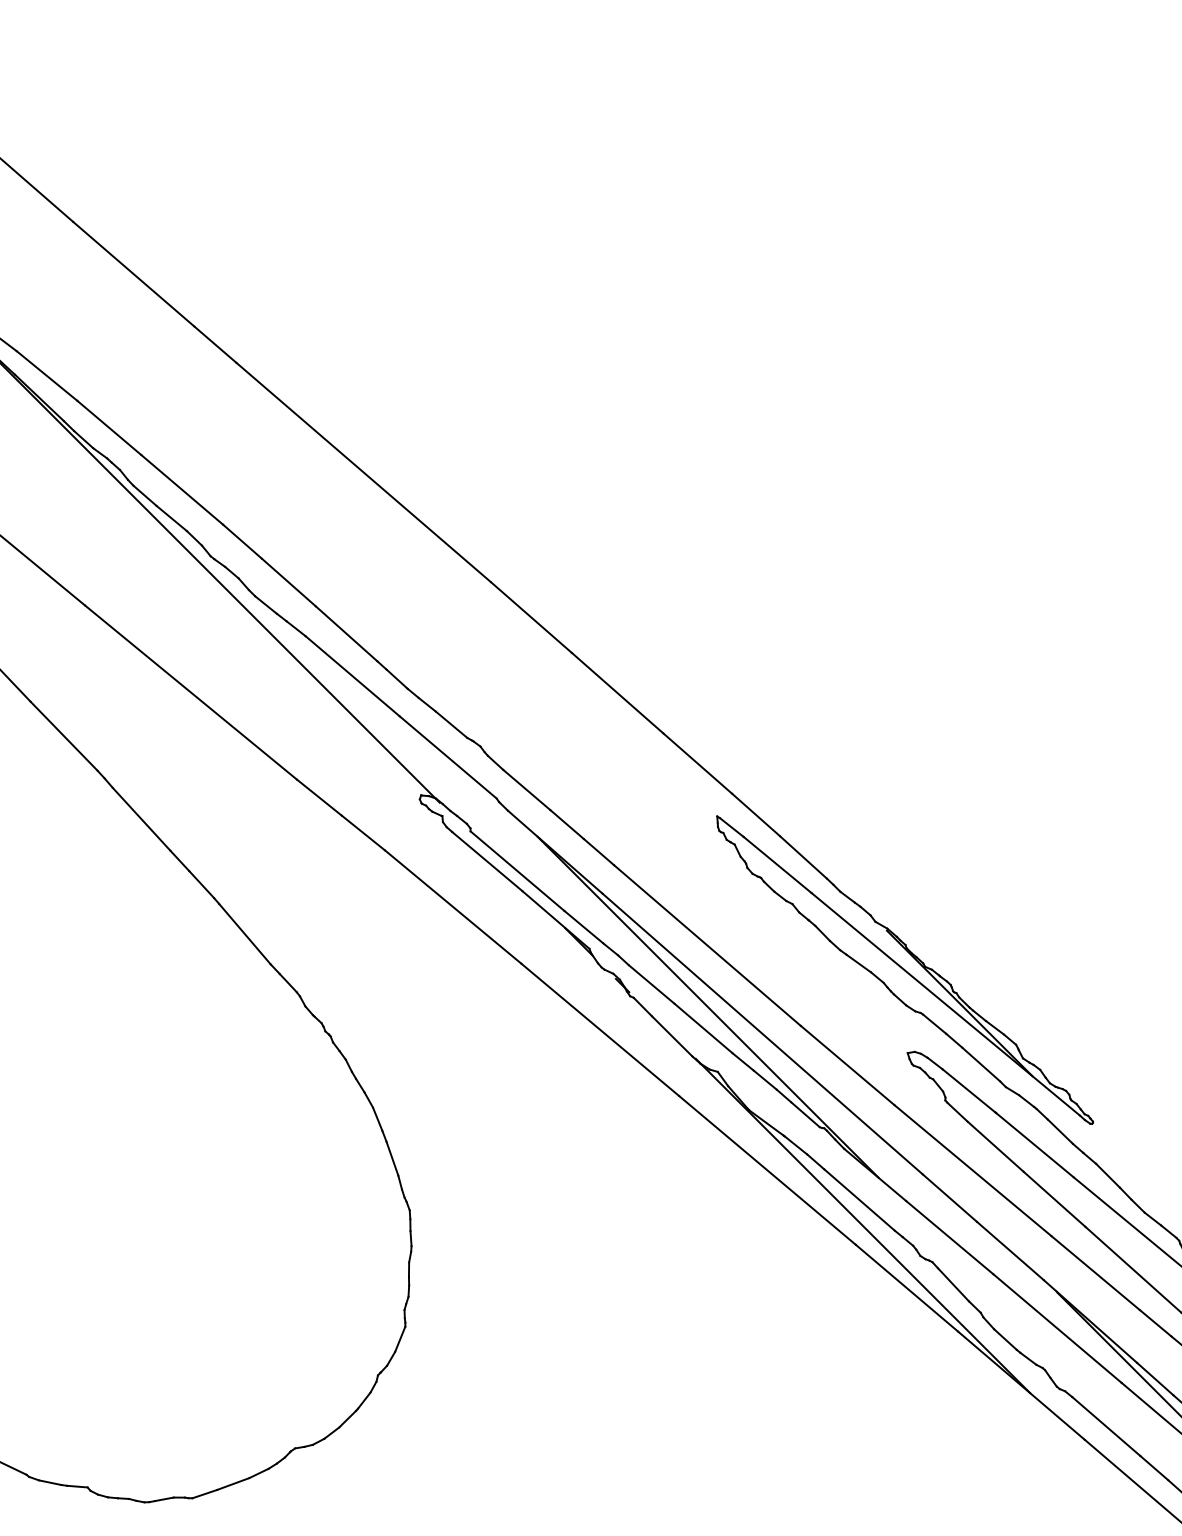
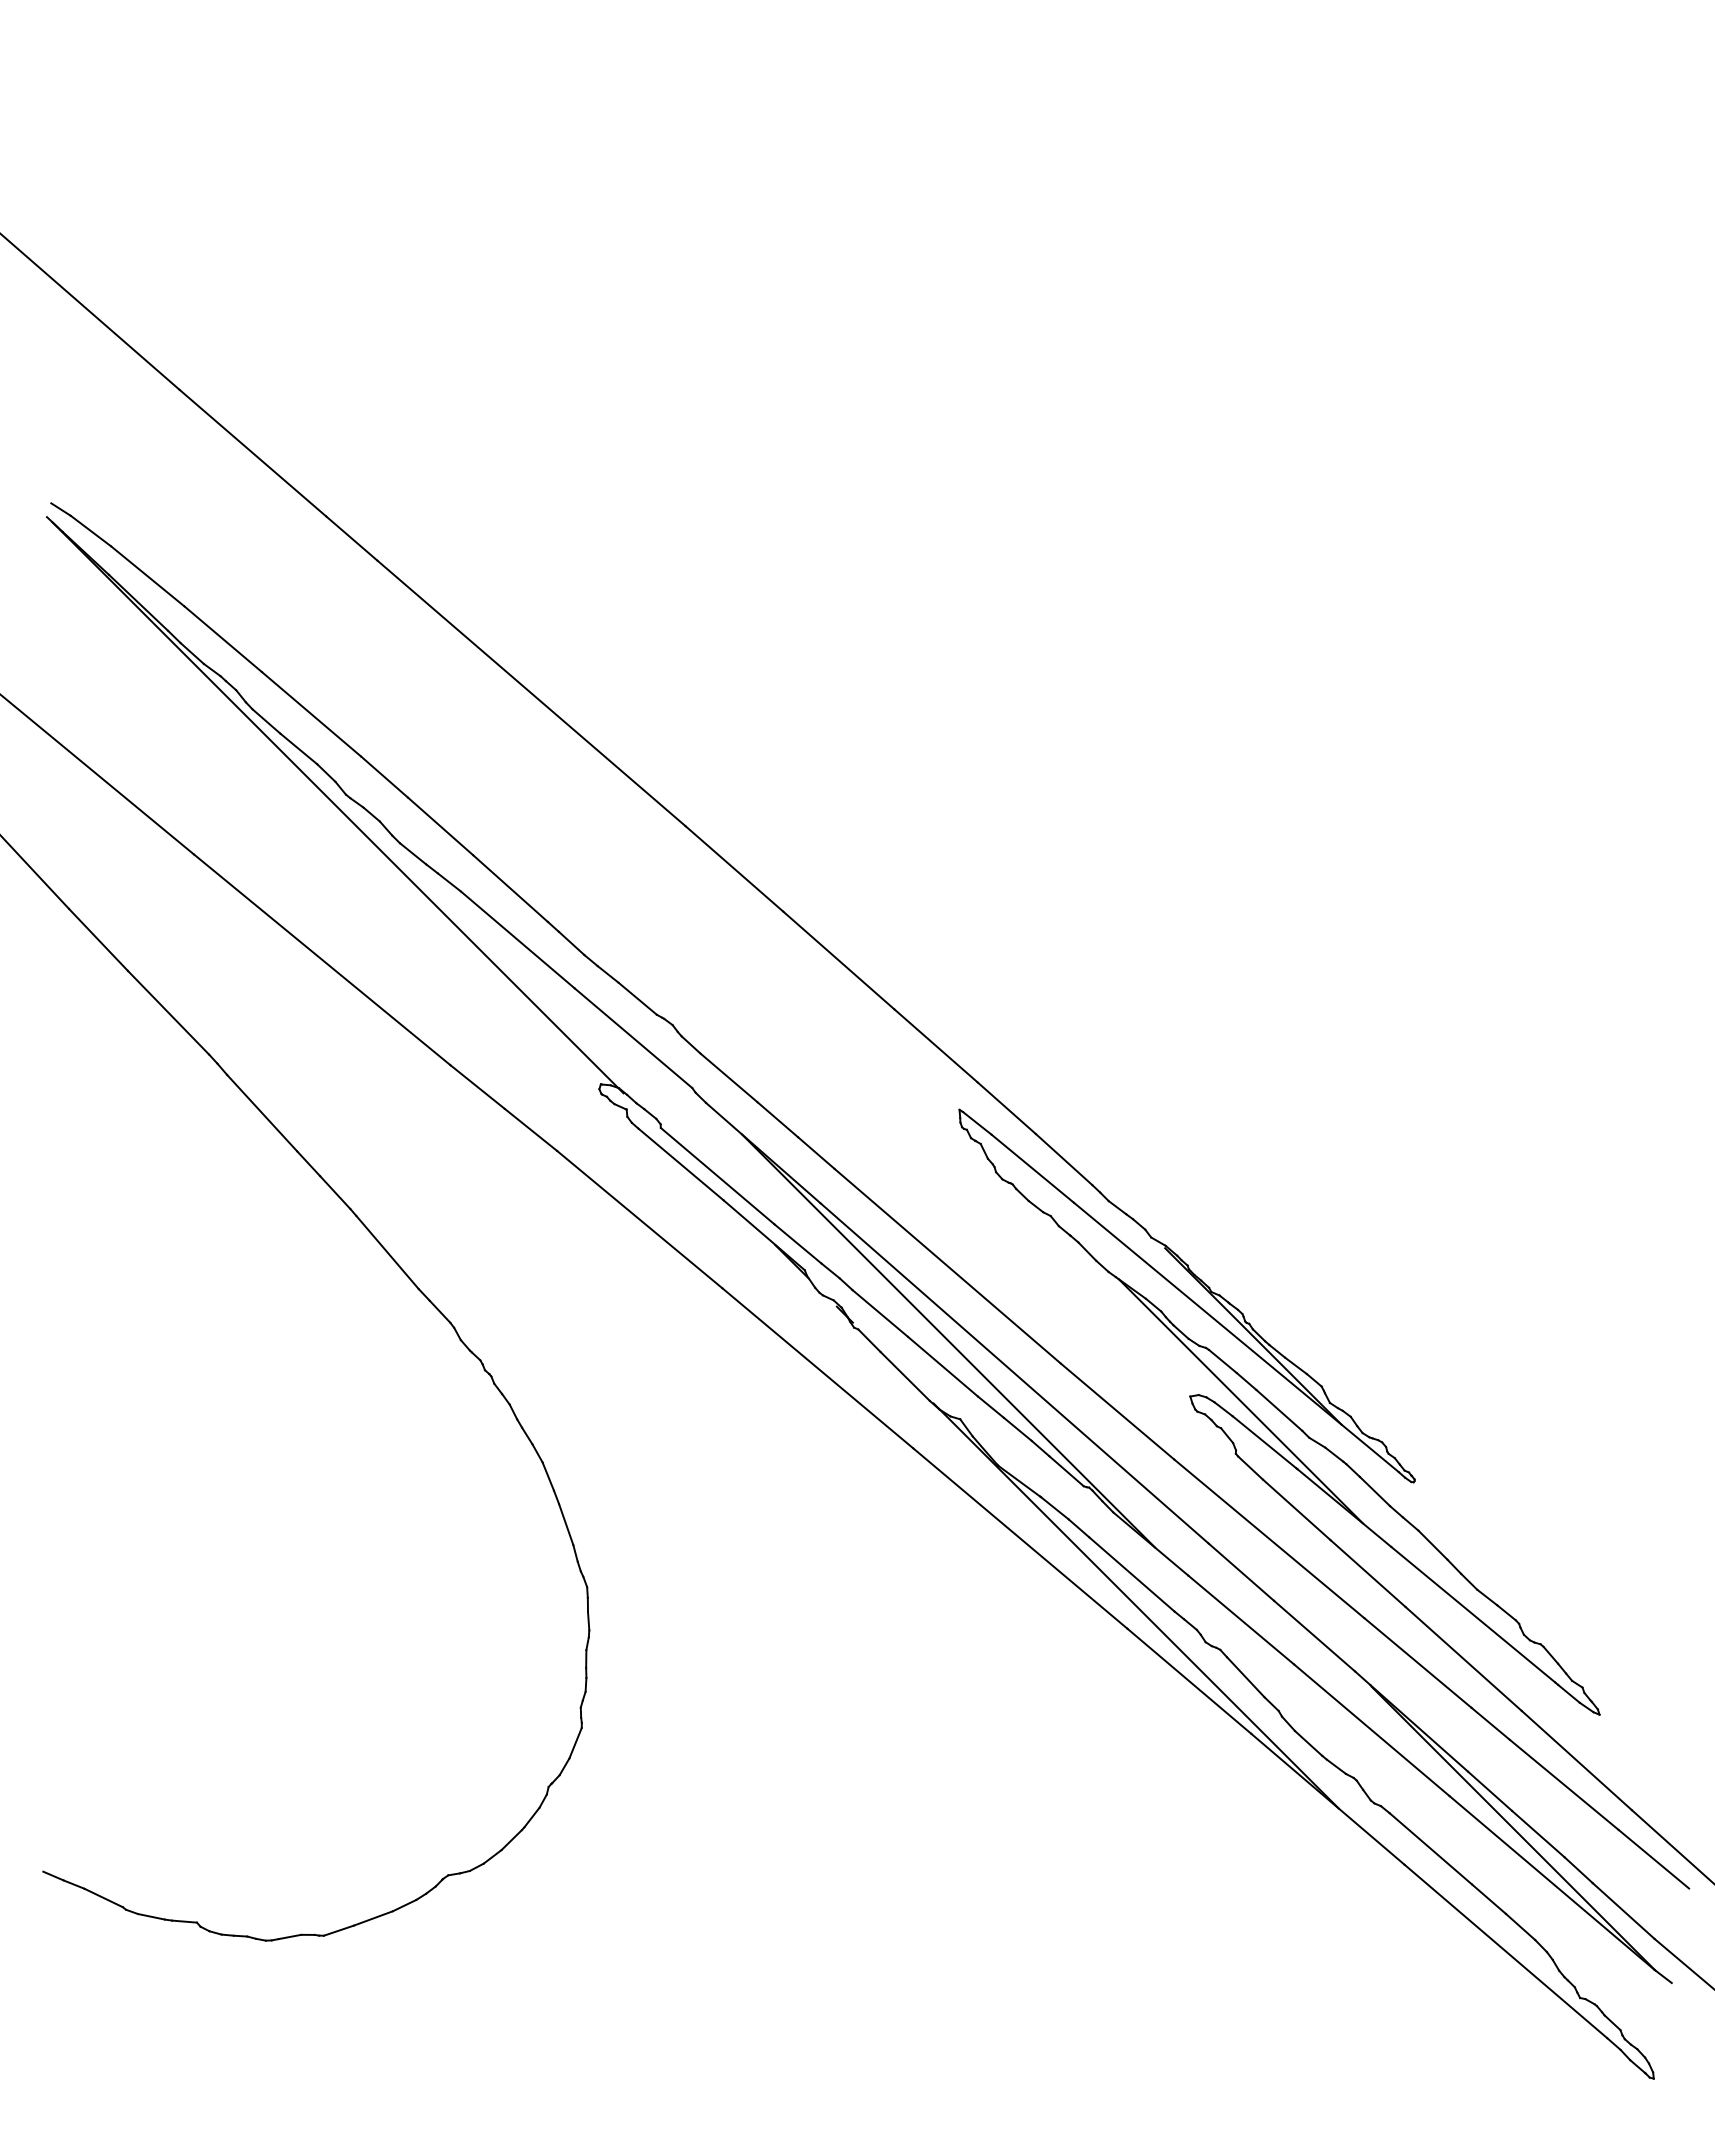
line: (949, 1057) -> (1240, 1401), added

